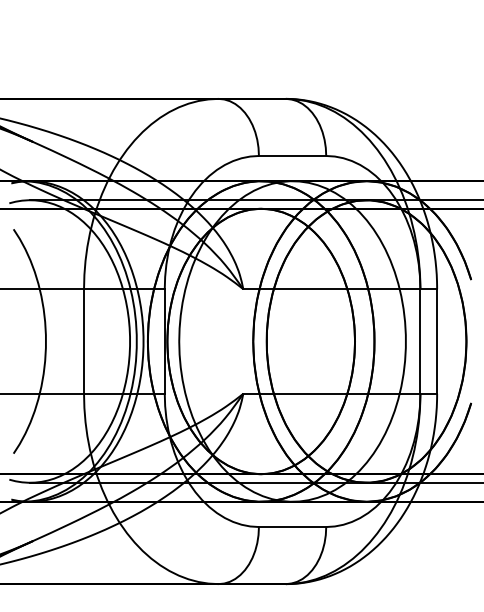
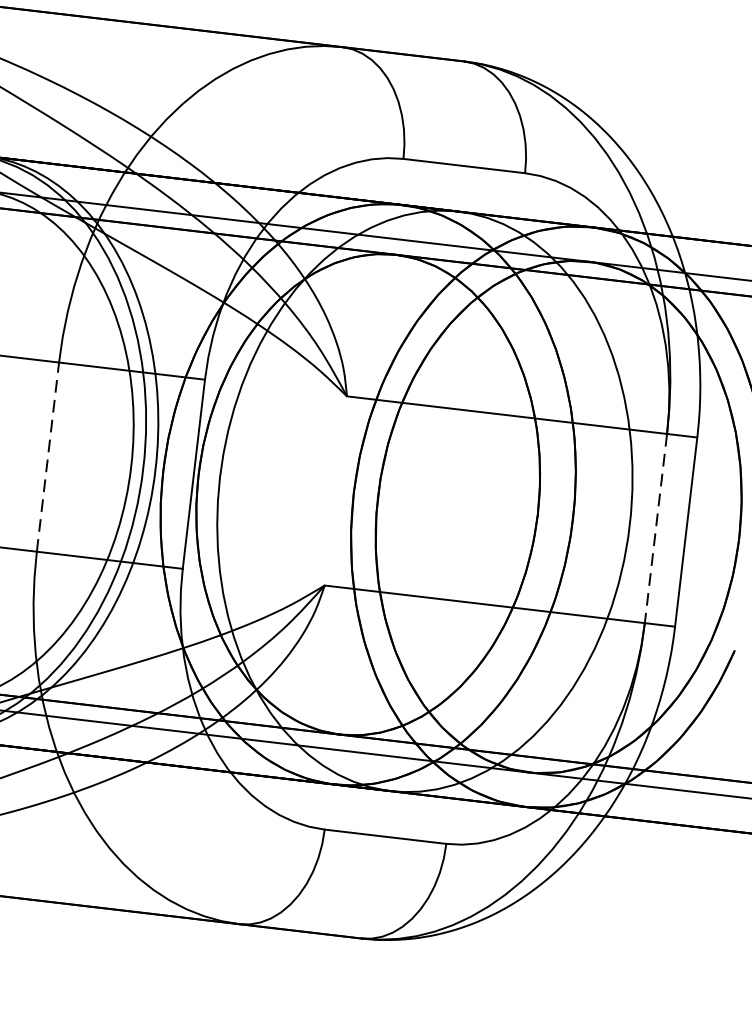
line: (84, 341) -> (48, 457), solid -> dashed
line: (420, 342) -> (655, 530), solid -> dashed

